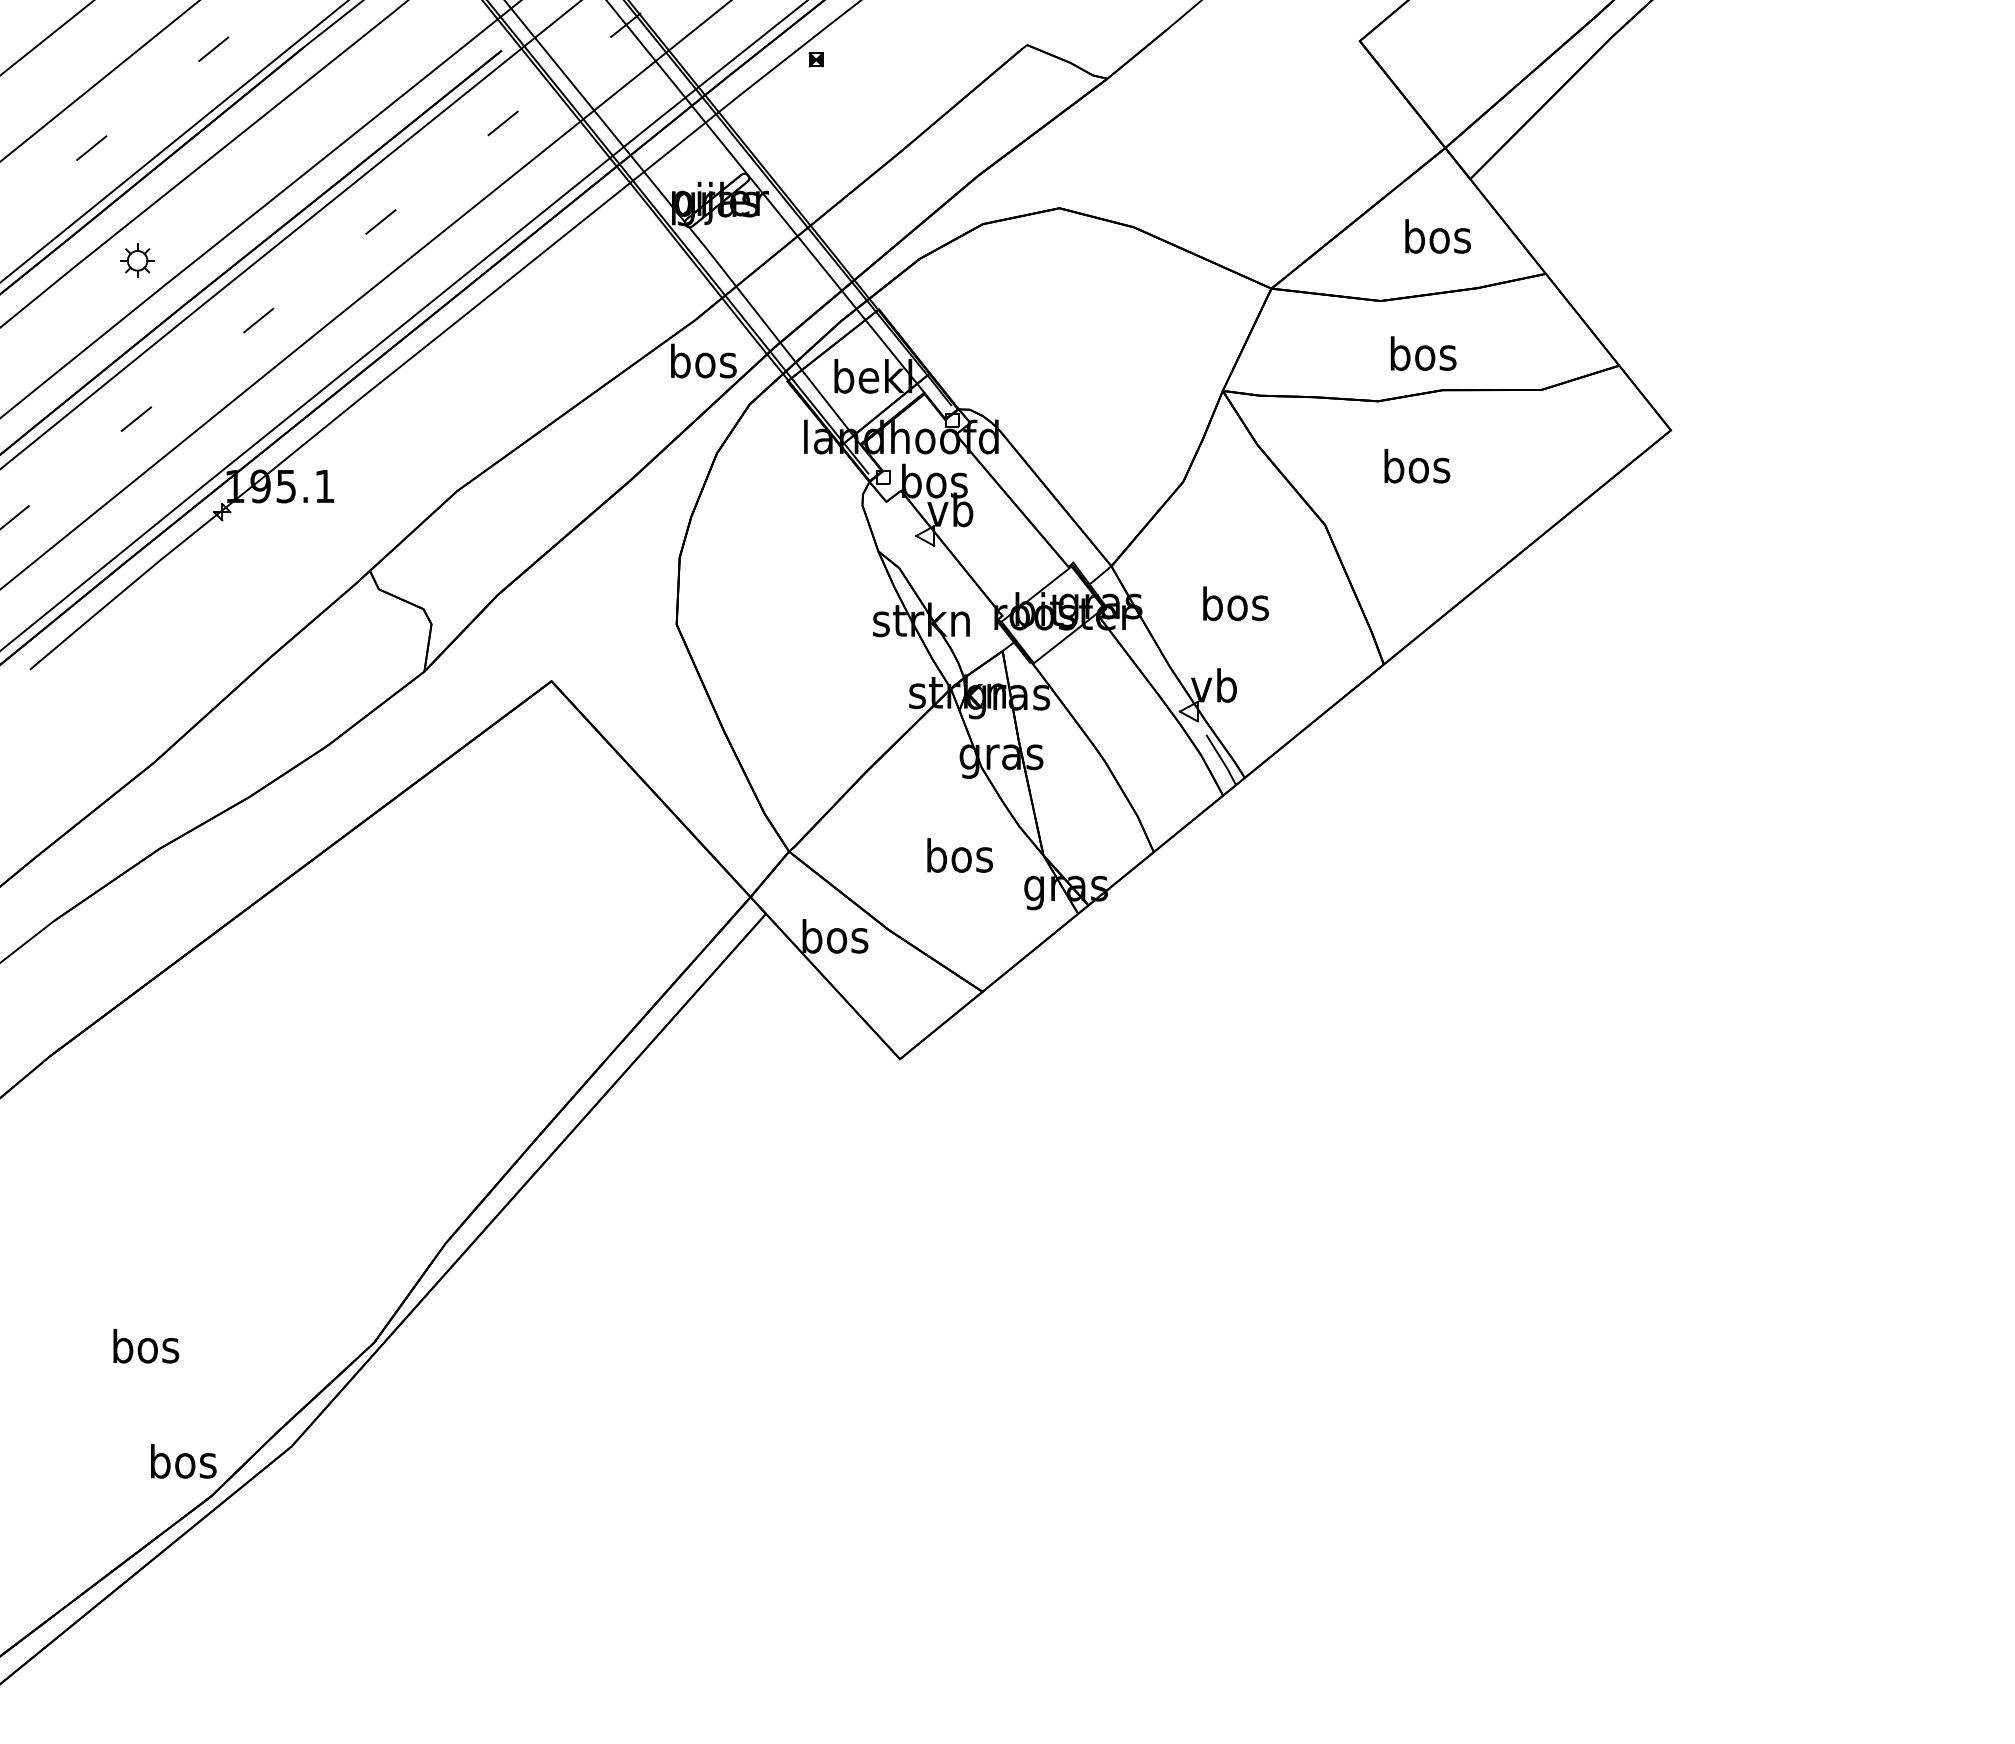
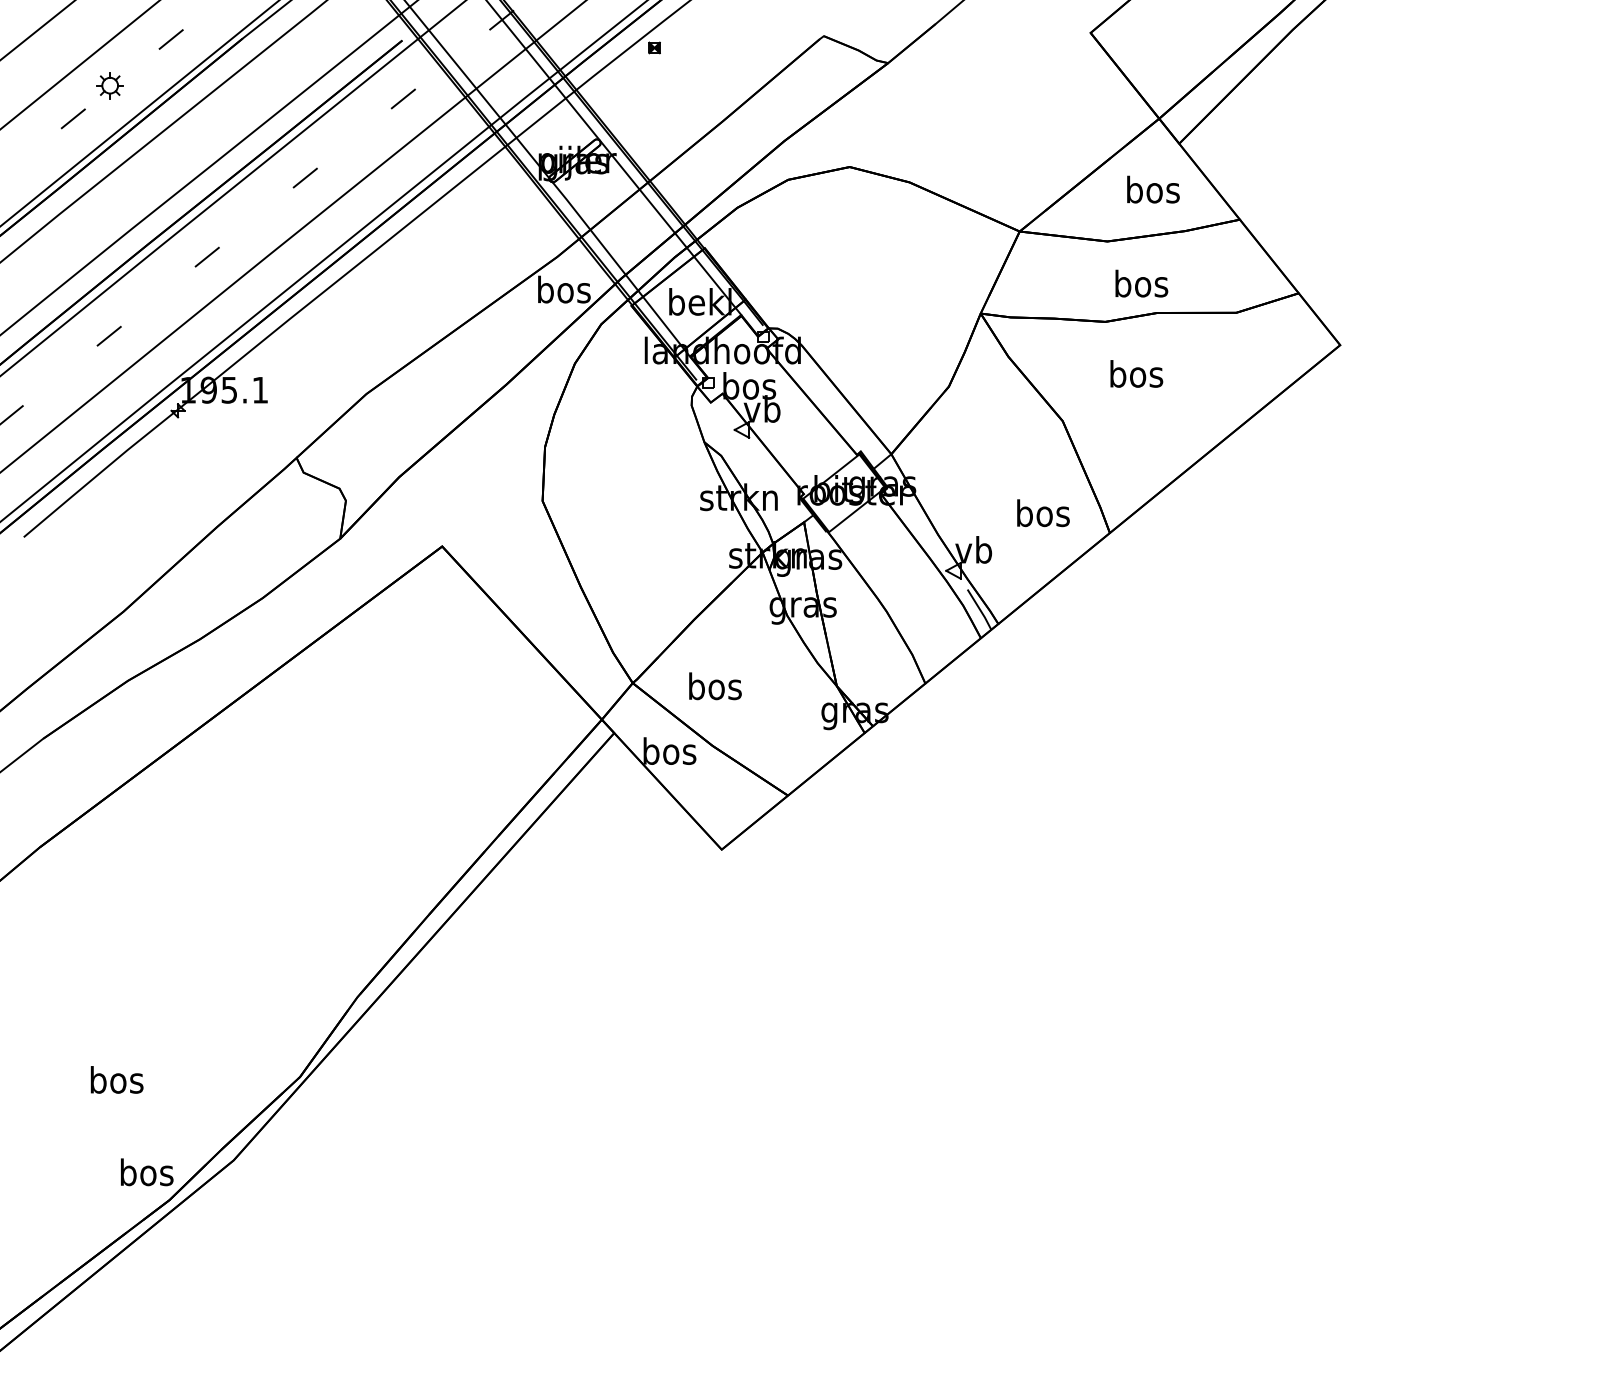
part: (137, 260) -> (110, 85), moved
text: (1235, 603) -> (1043, 512), moved
text: (959, 855) -> (714, 686), moved

